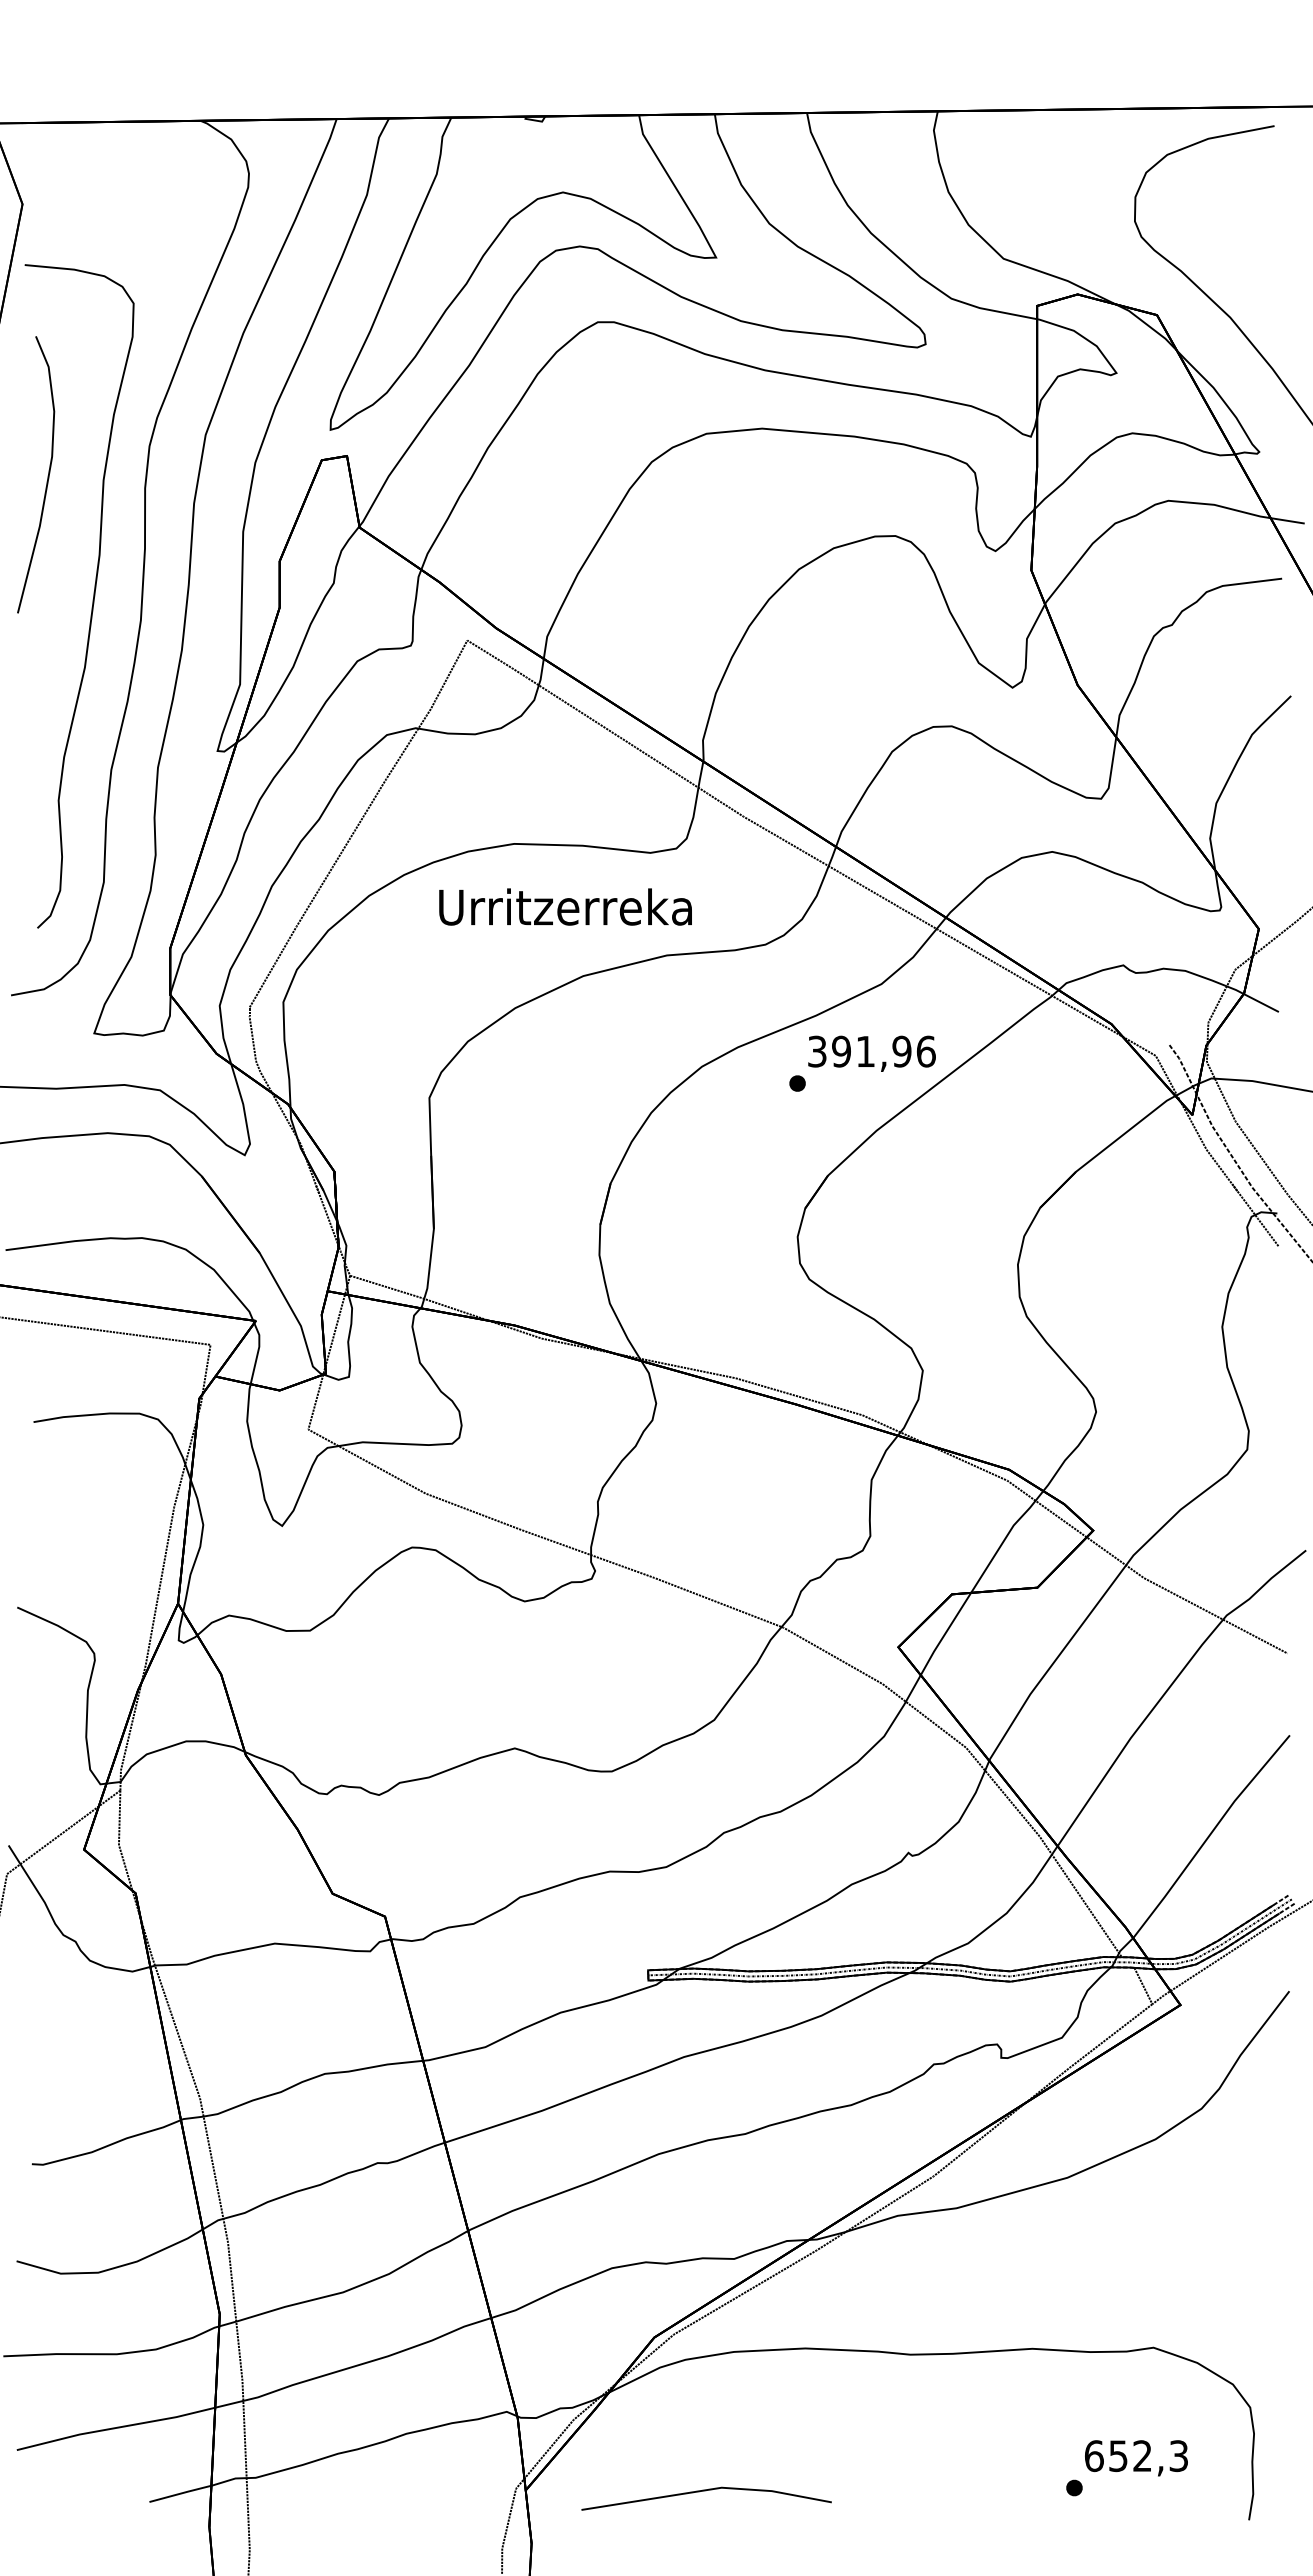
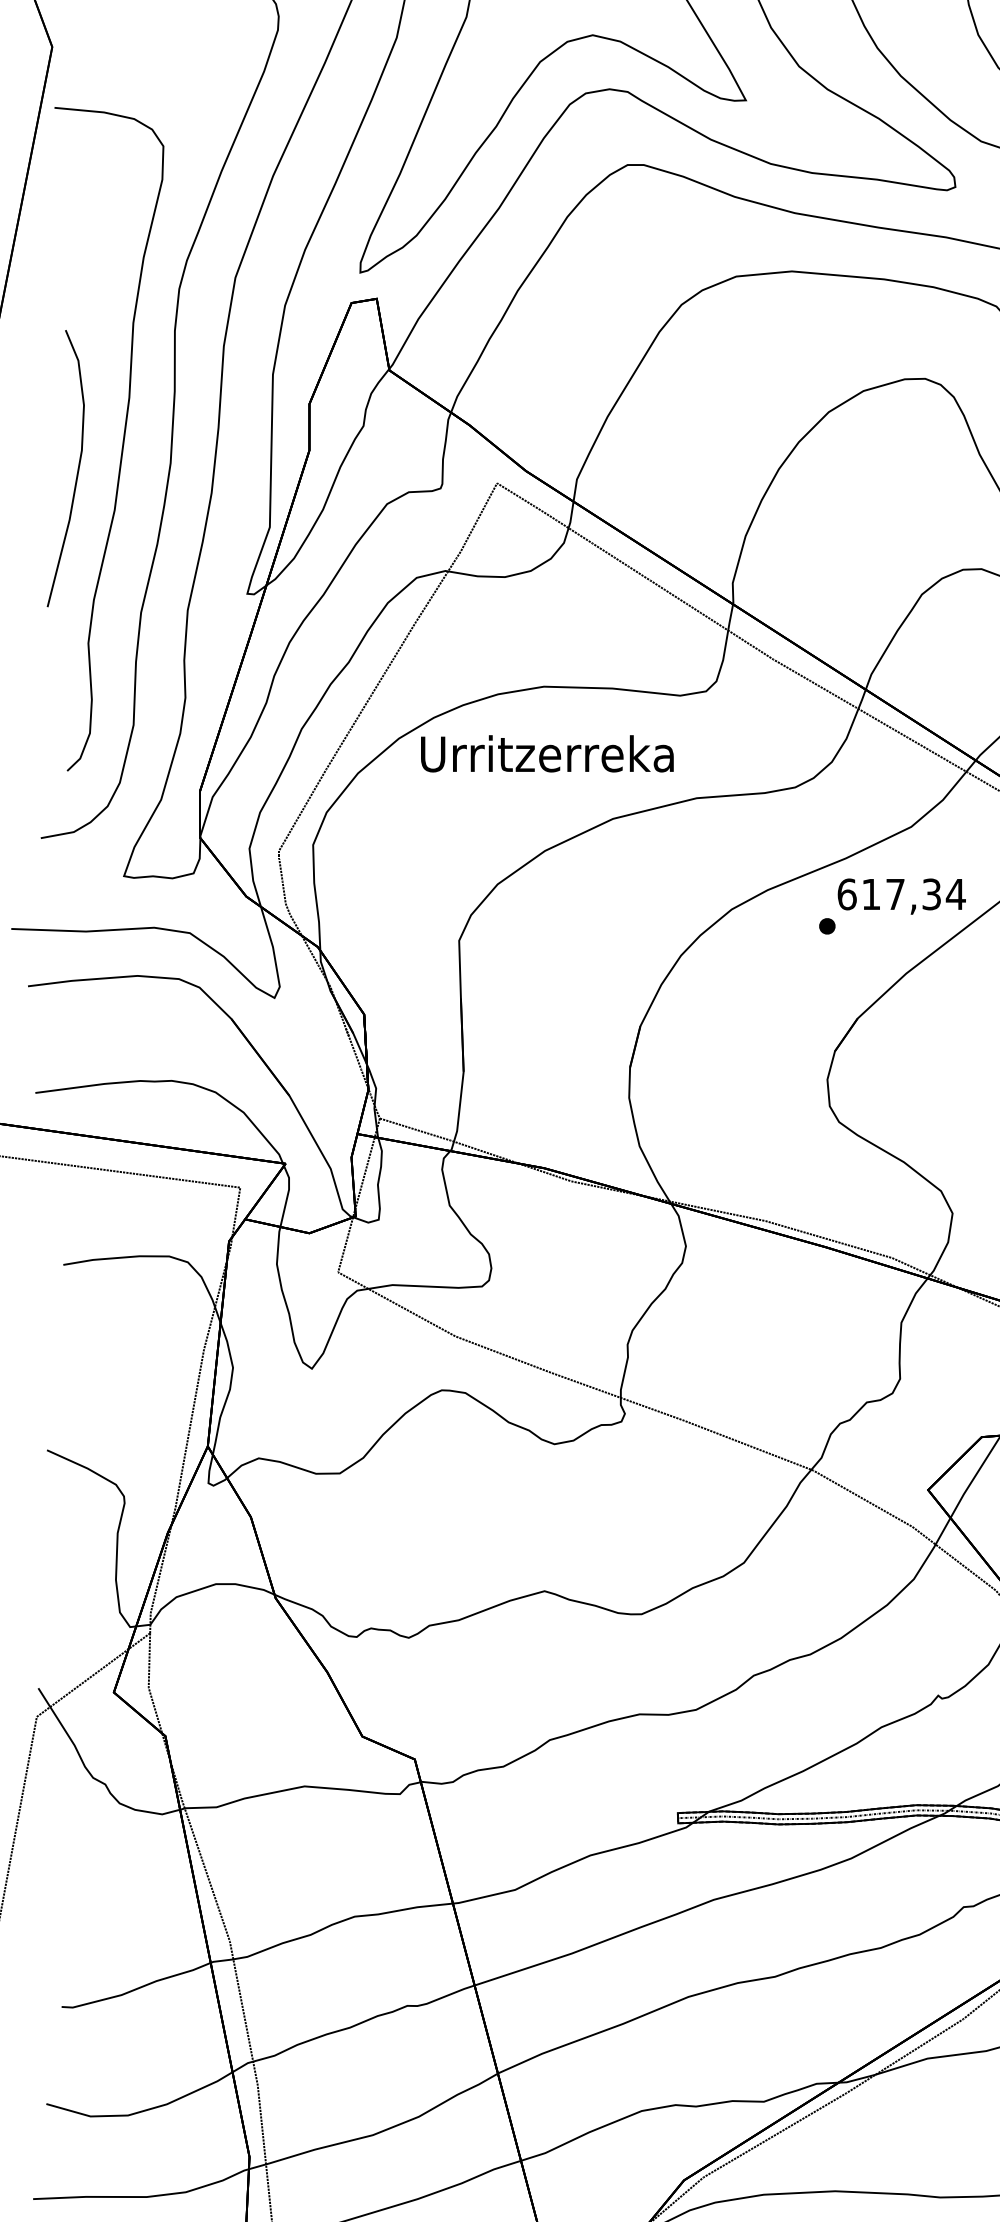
curve: (47, 475) -> (77, 469), moved
text: (565, 906) -> (547, 753), moved
text: (872, 1051) -> (902, 894), 391,96 -> 617,34

